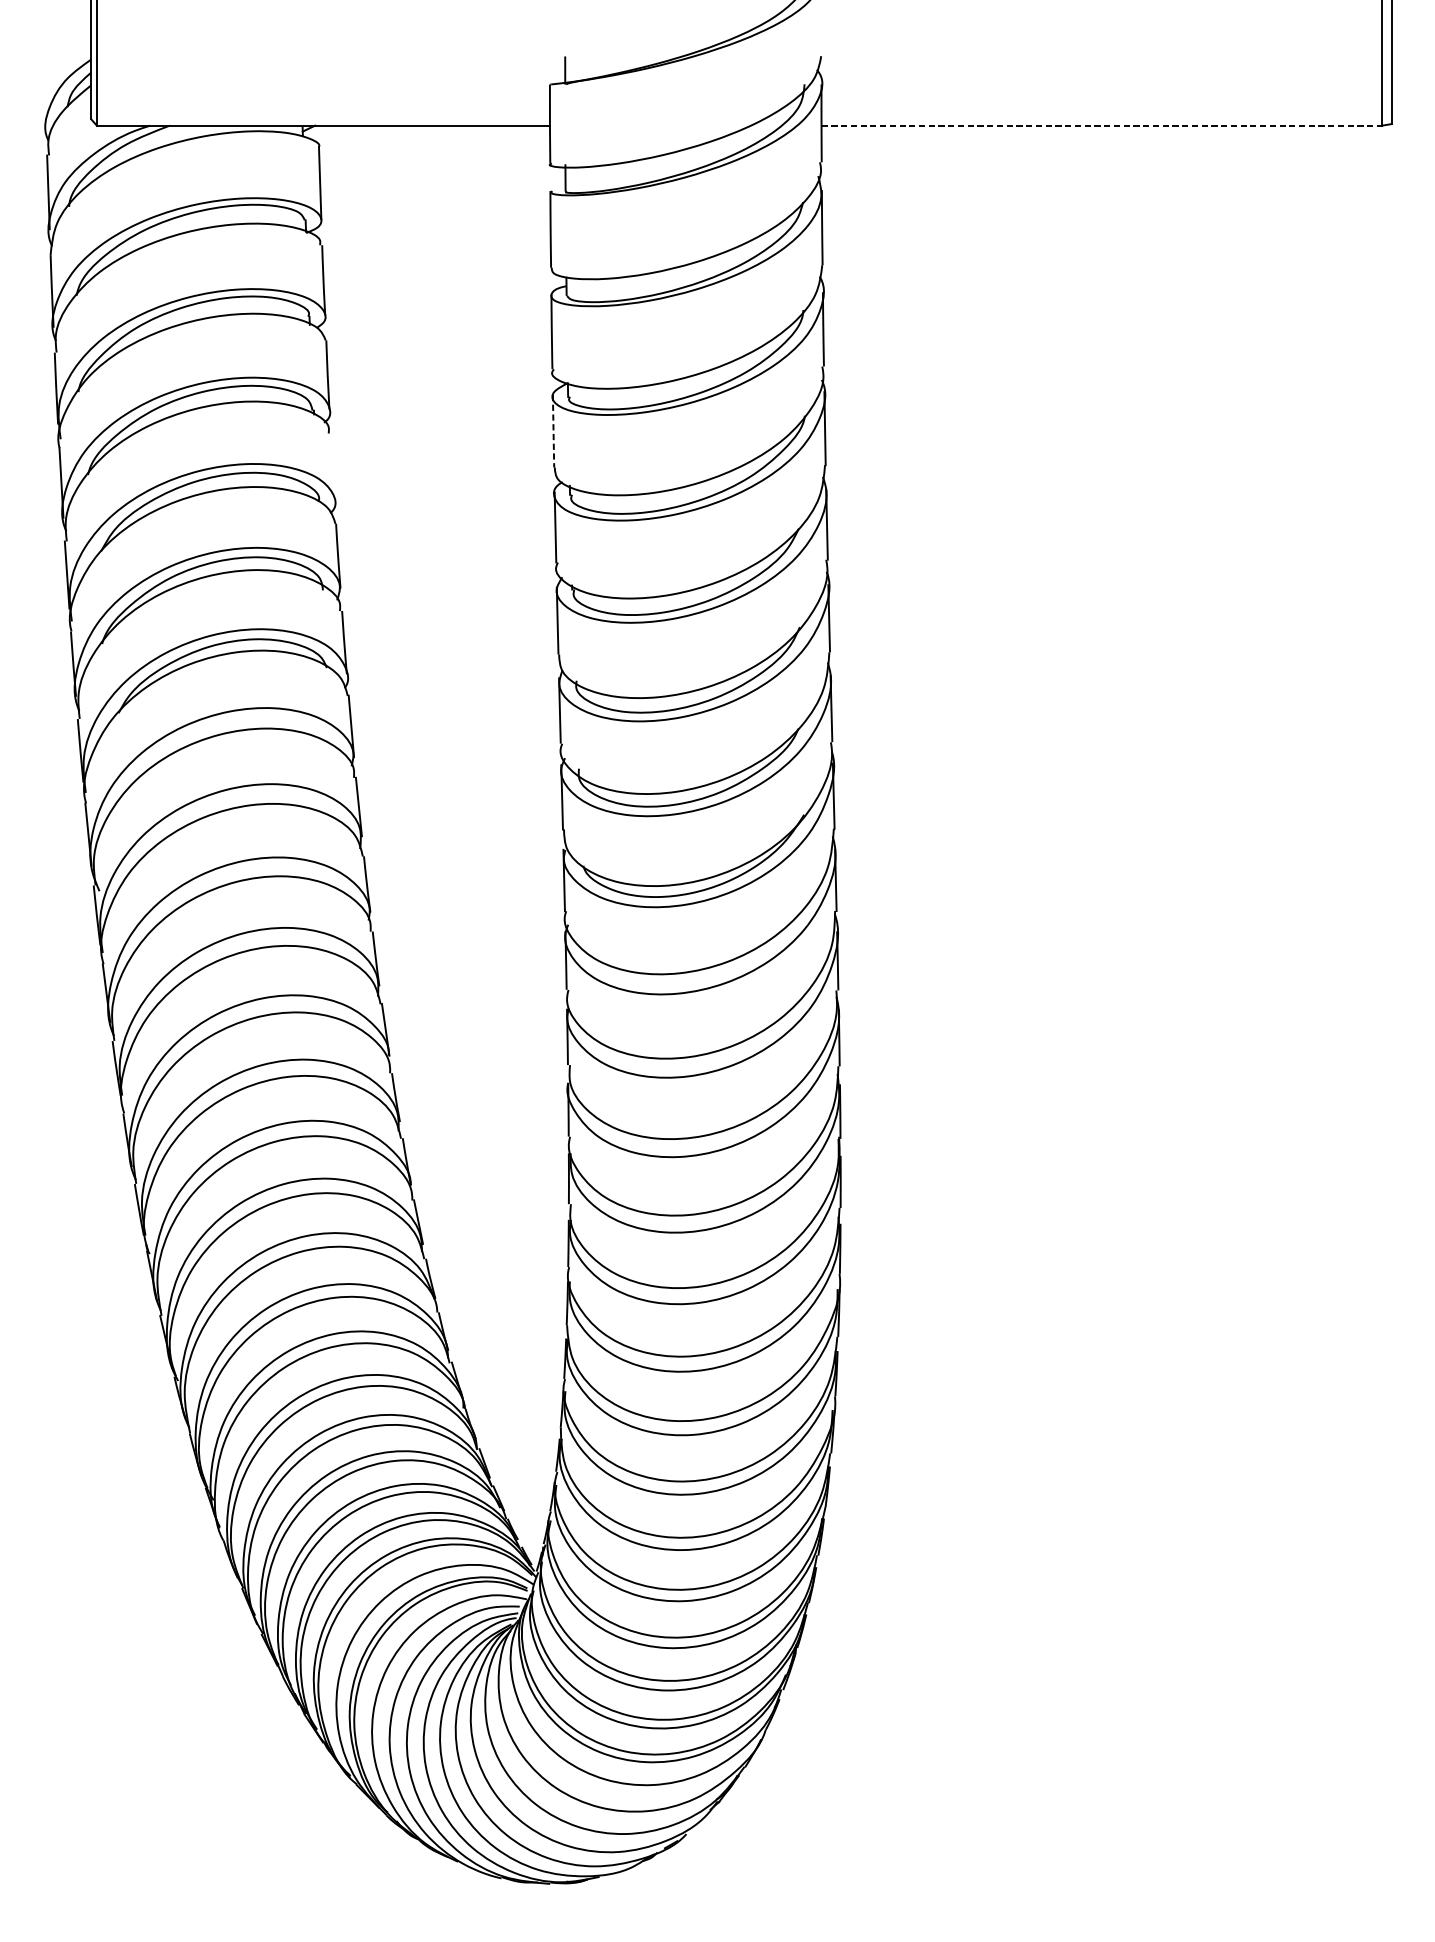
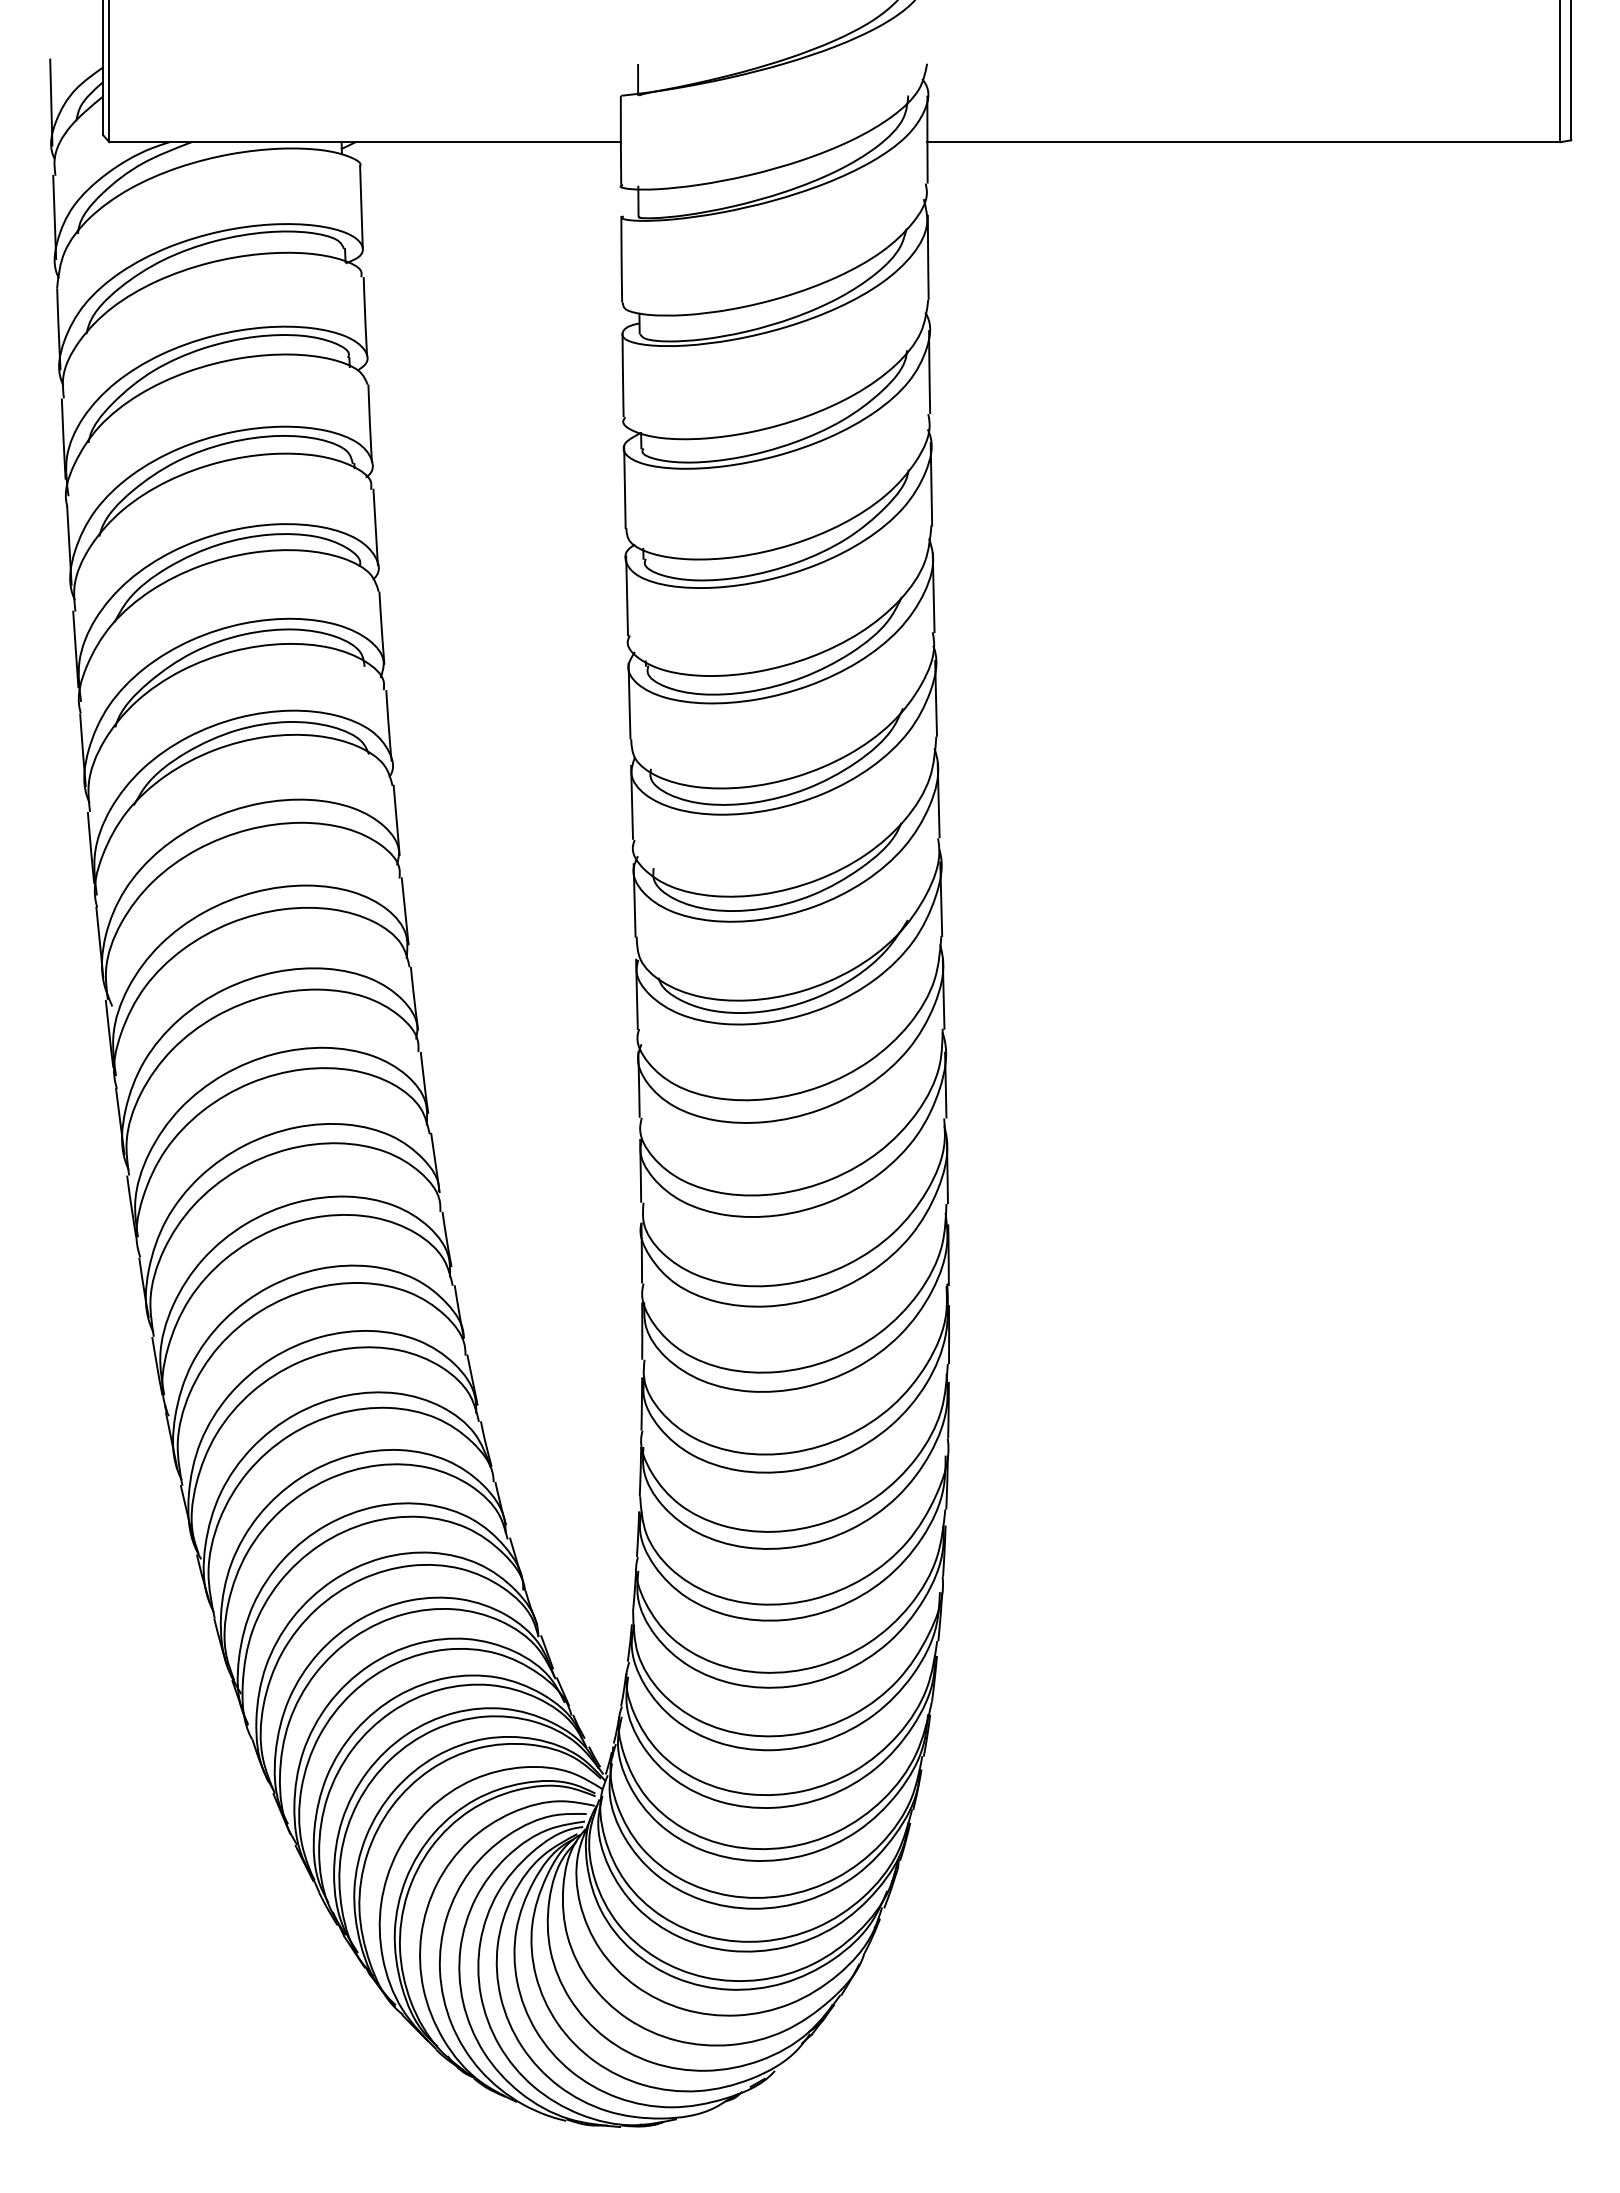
line: (45, 90) -> (51, 102), added
line: (1102, 125) -> (1244, 142), dashed -> solid
line: (553, 431) -> (624, 487), dashed -> solid
line: (332, 466) -> (375, 527), added

